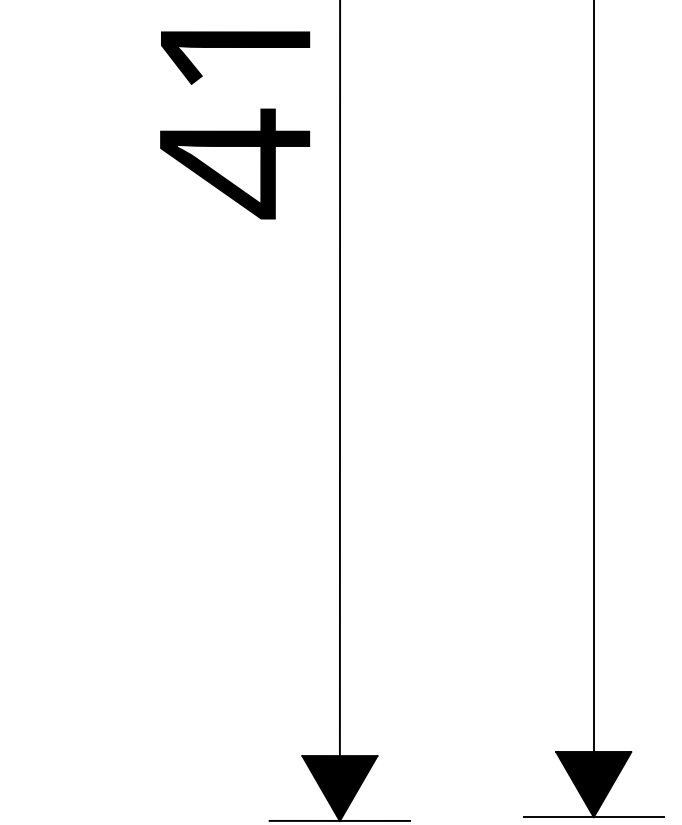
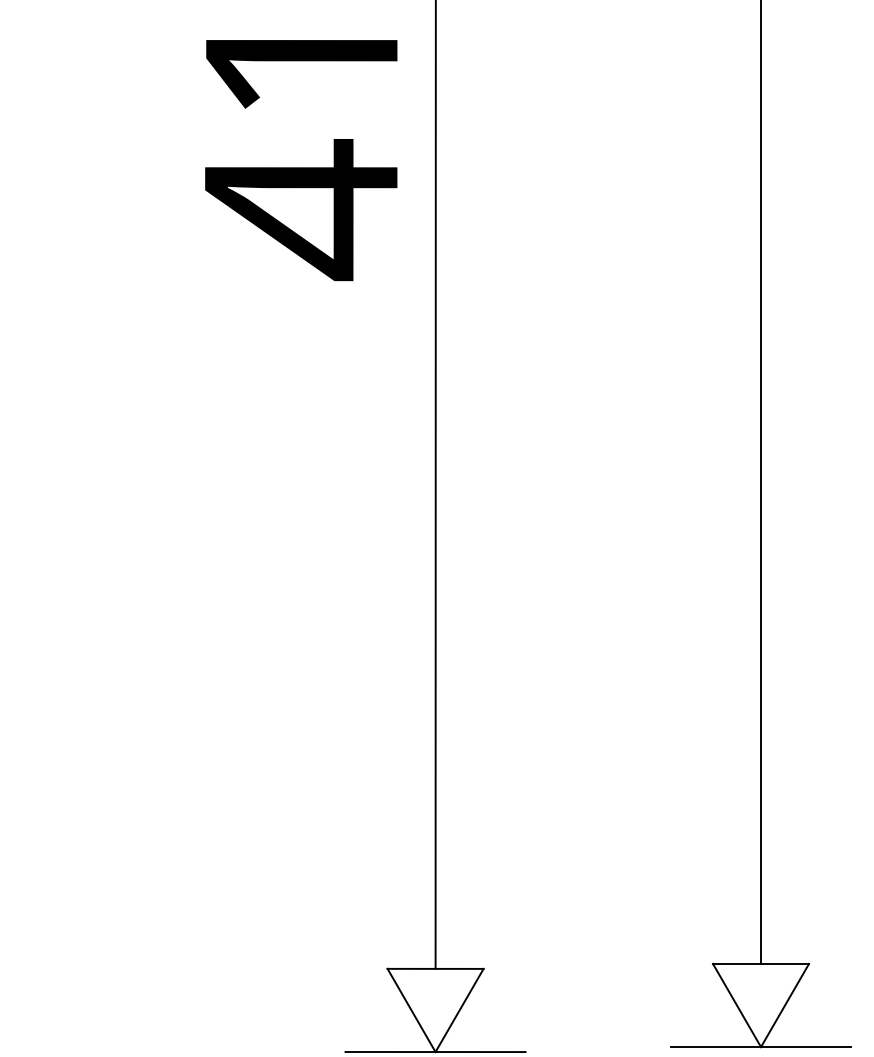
fill: (593, 784) -> (760, 1005), removed
fill: (339, 788) -> (435, 1010), removed

